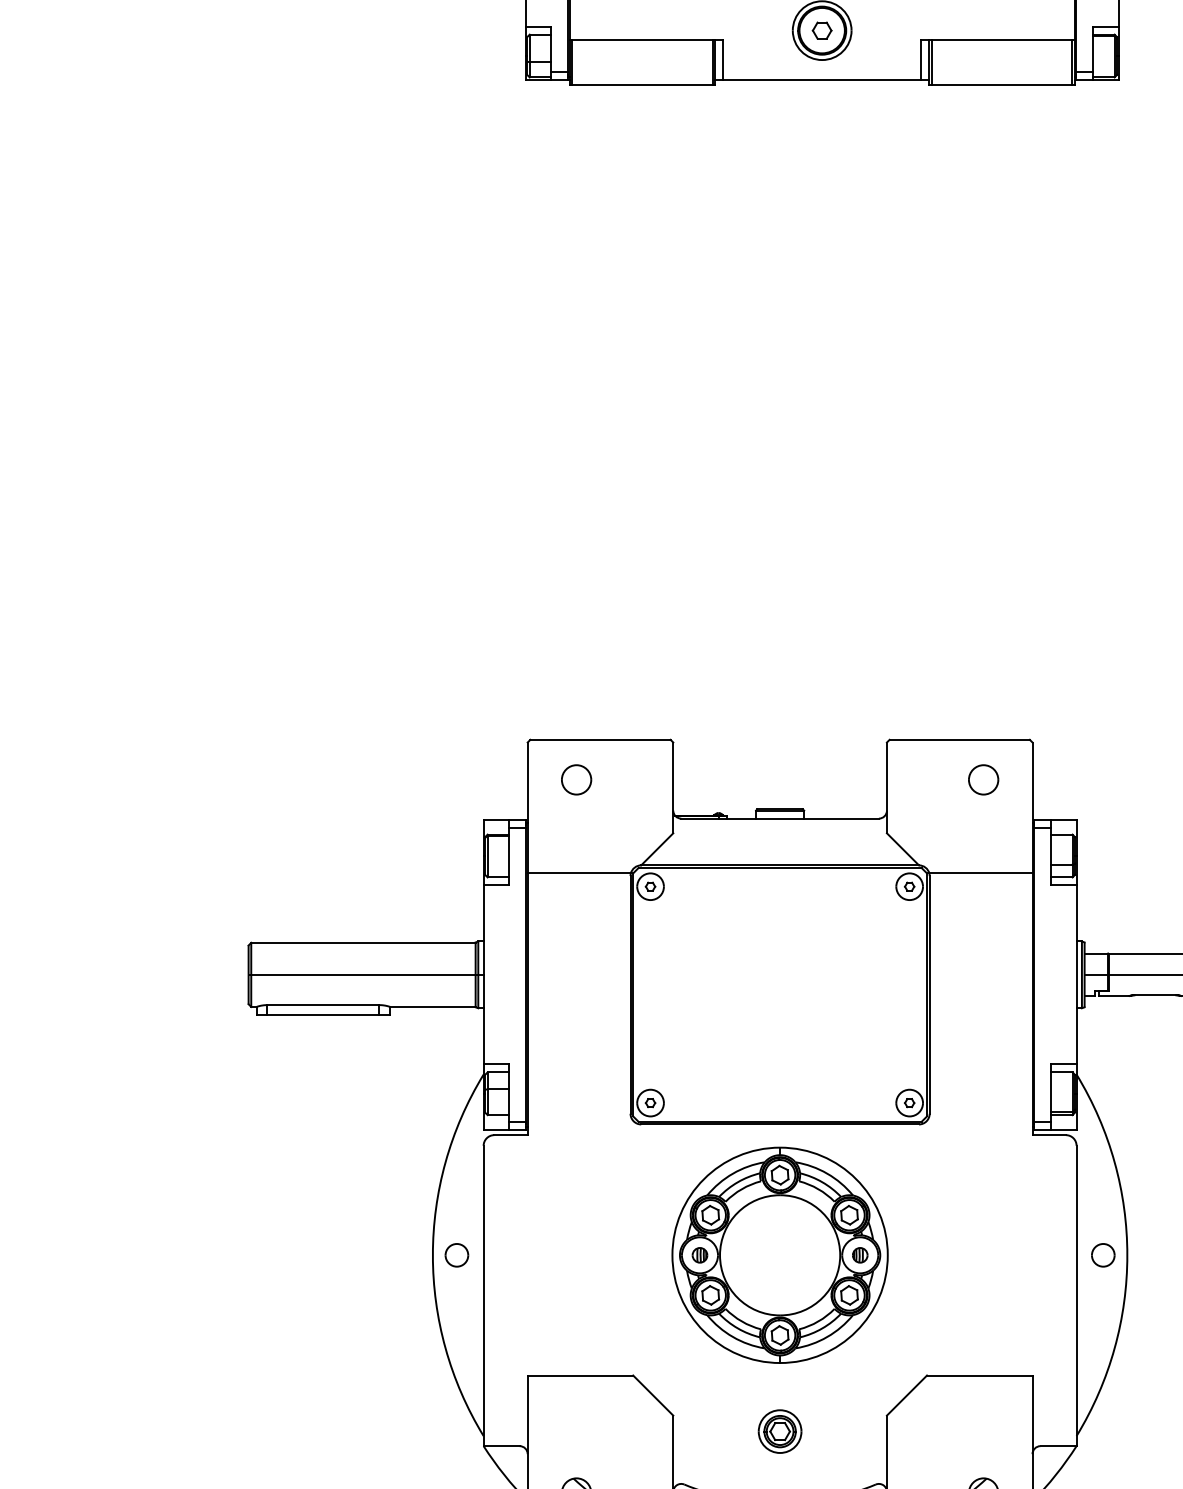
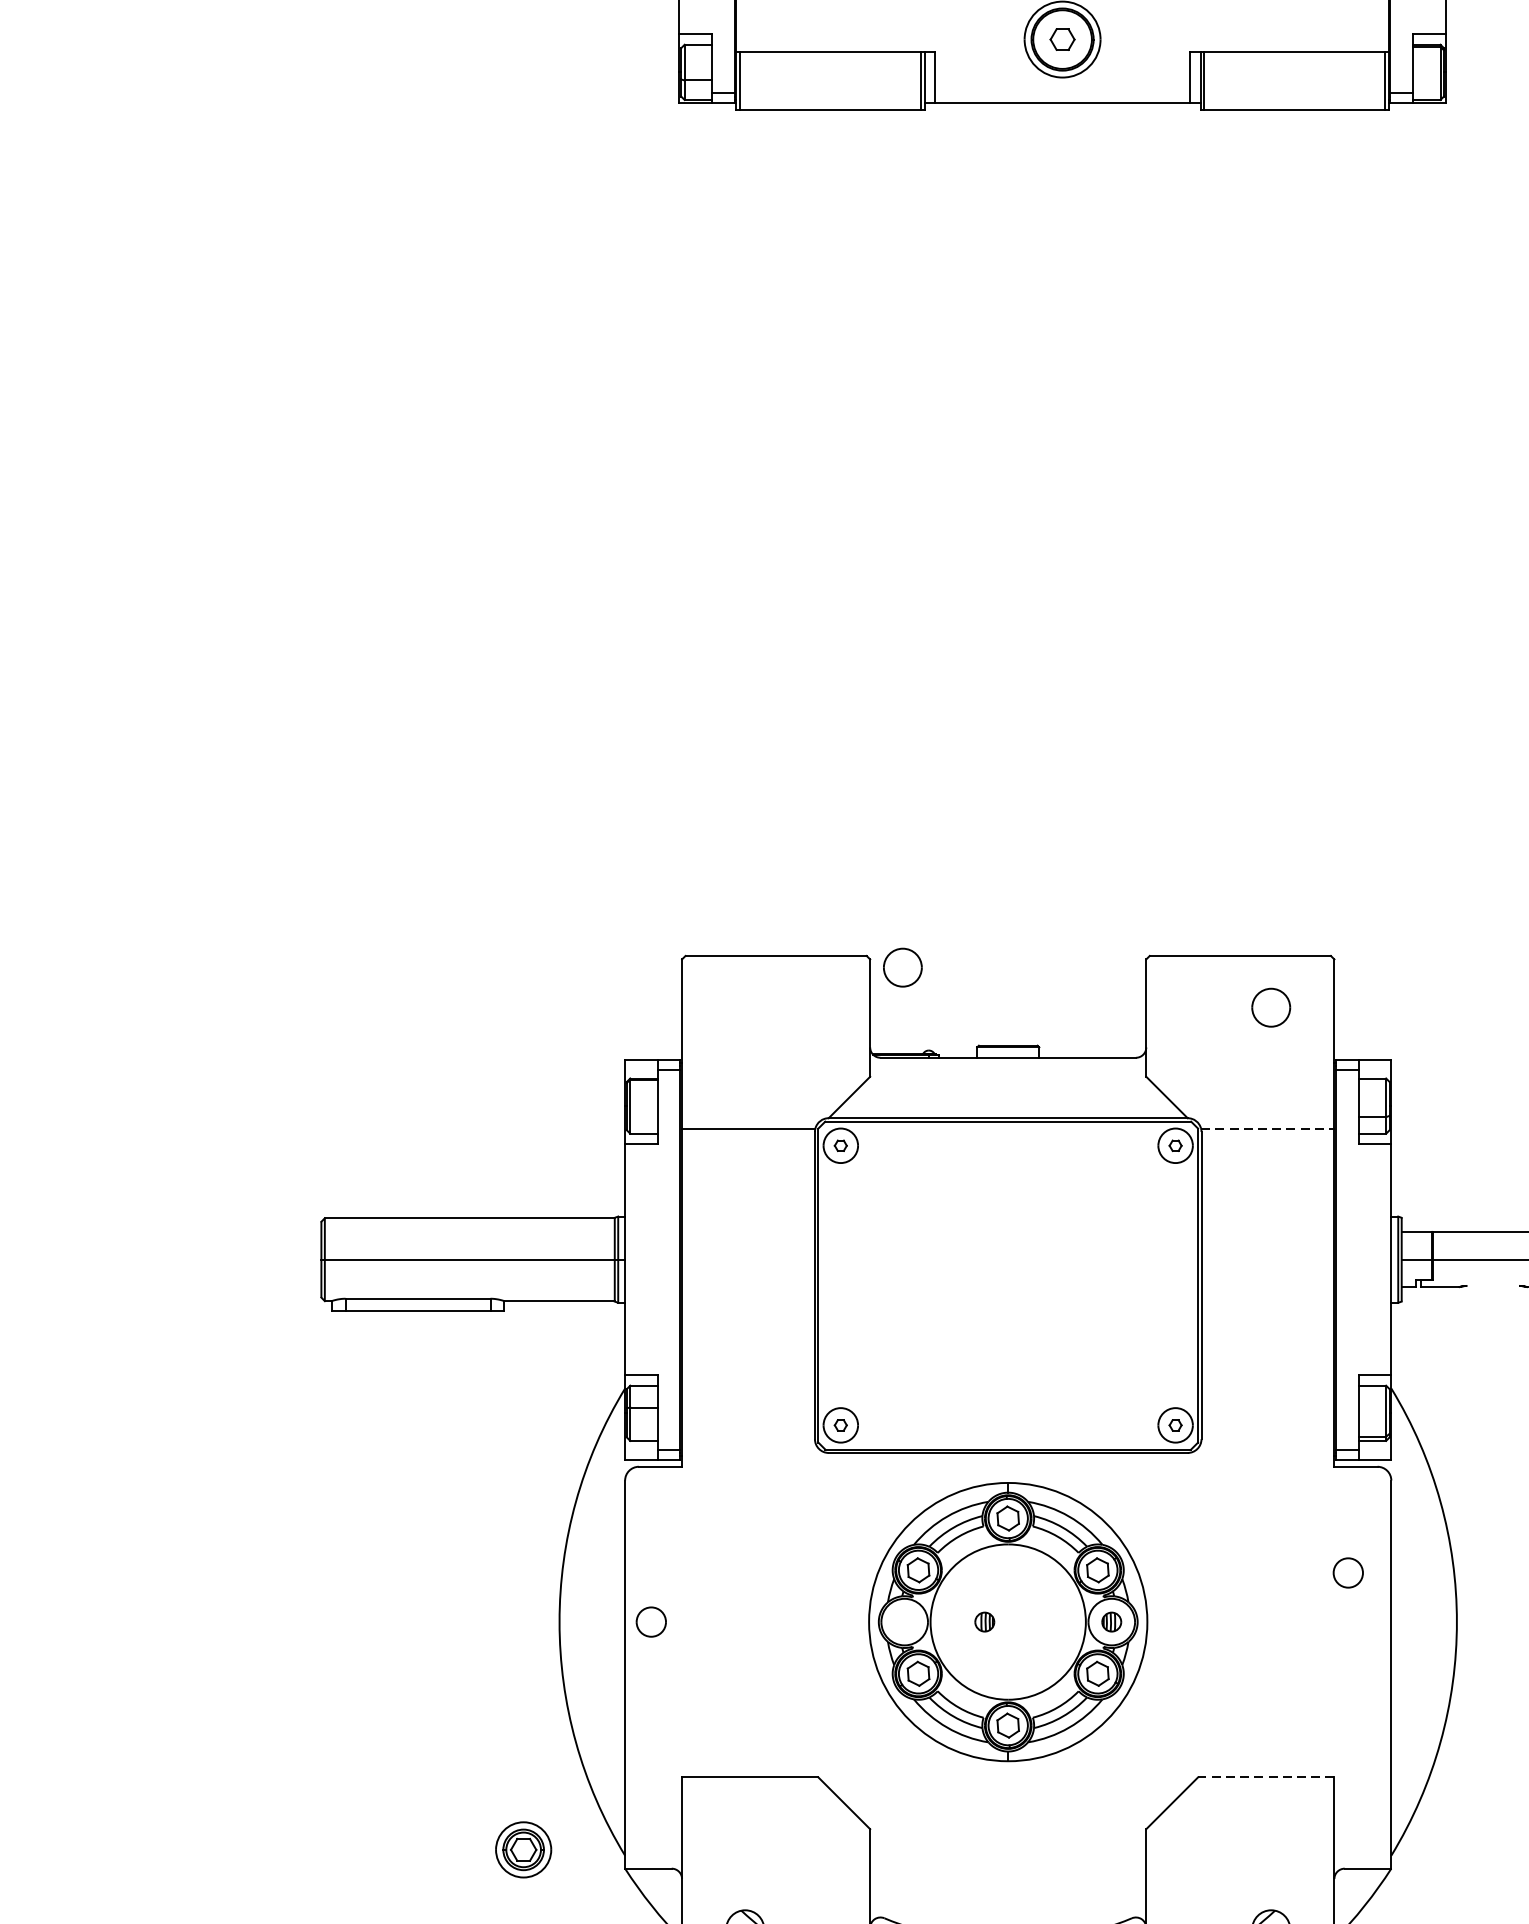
part: (576, 779) -> (902, 967), moved
line: (980, 873) -> (1267, 1128), solid -> dashed
line: (1155, 995) -> (1493, 1286), removed
part: (456, 1255) -> (650, 1622), moved
part: (699, 1255) -> (984, 1622), moved
part: (1103, 1255) -> (1348, 1573), moved
line: (979, 1375) -> (1265, 1777), solid -> dashed
part: (779, 1431) -> (522, 1849), moved

